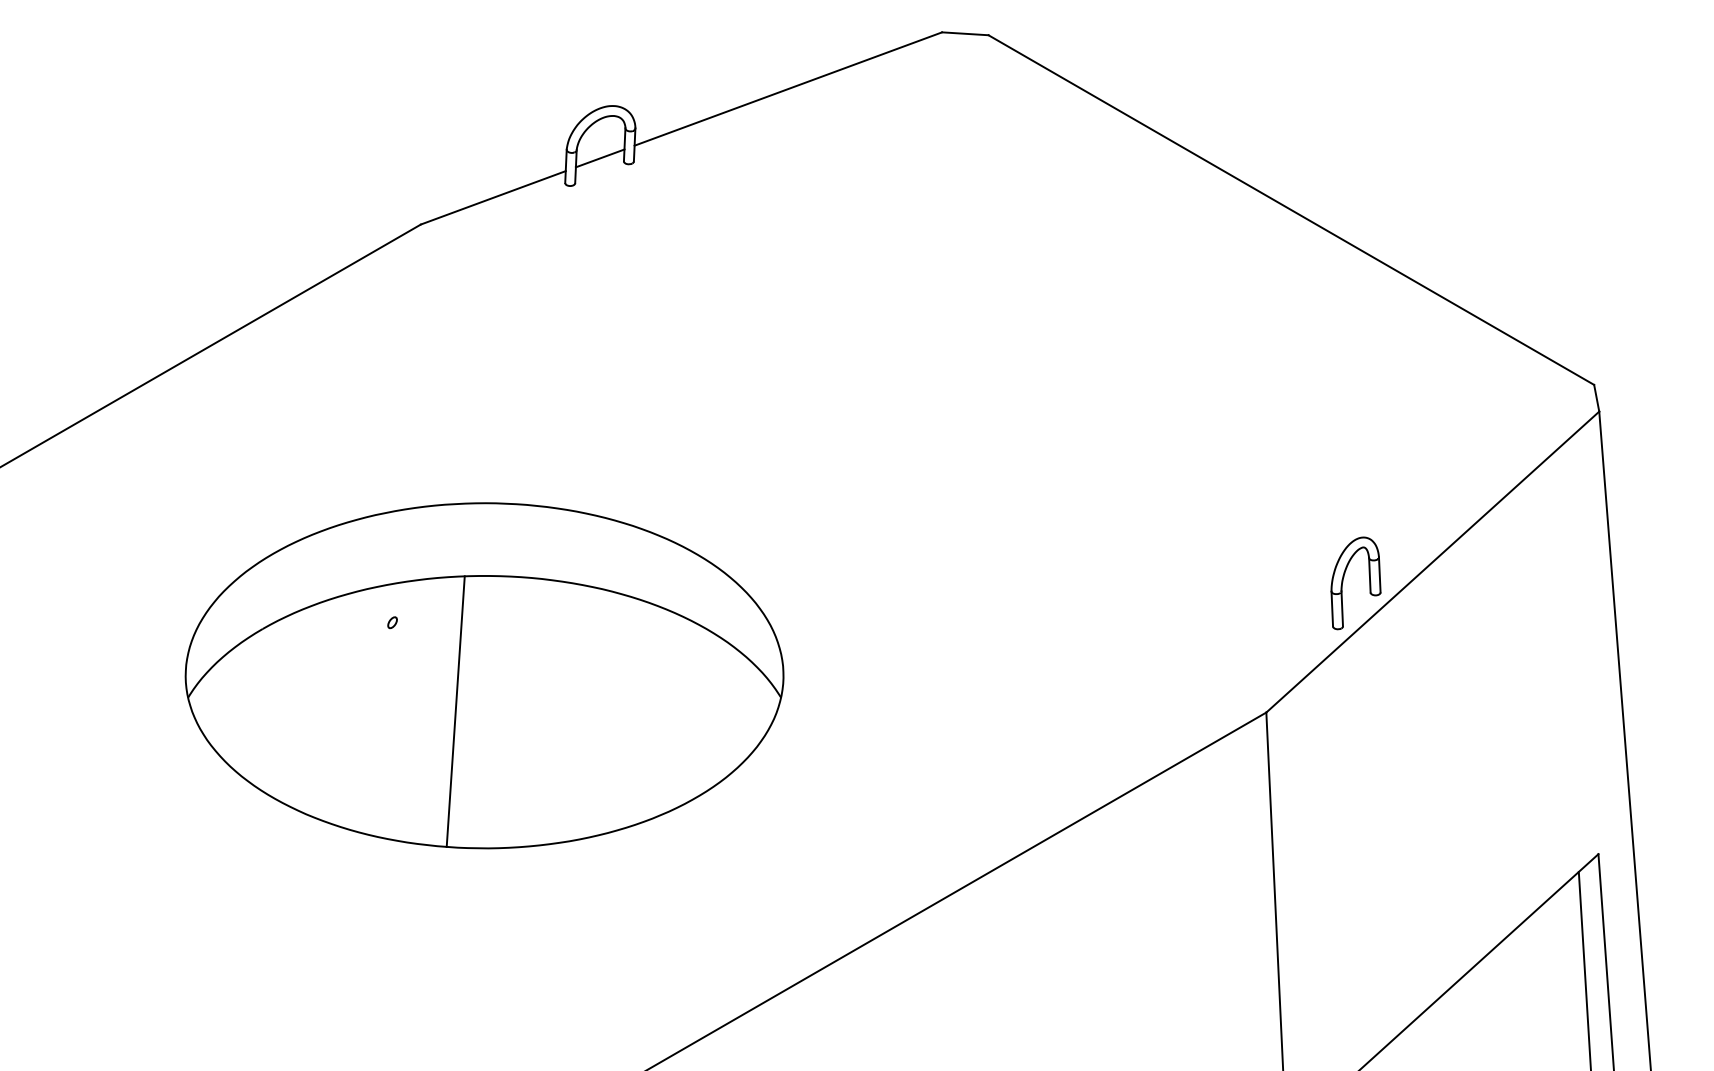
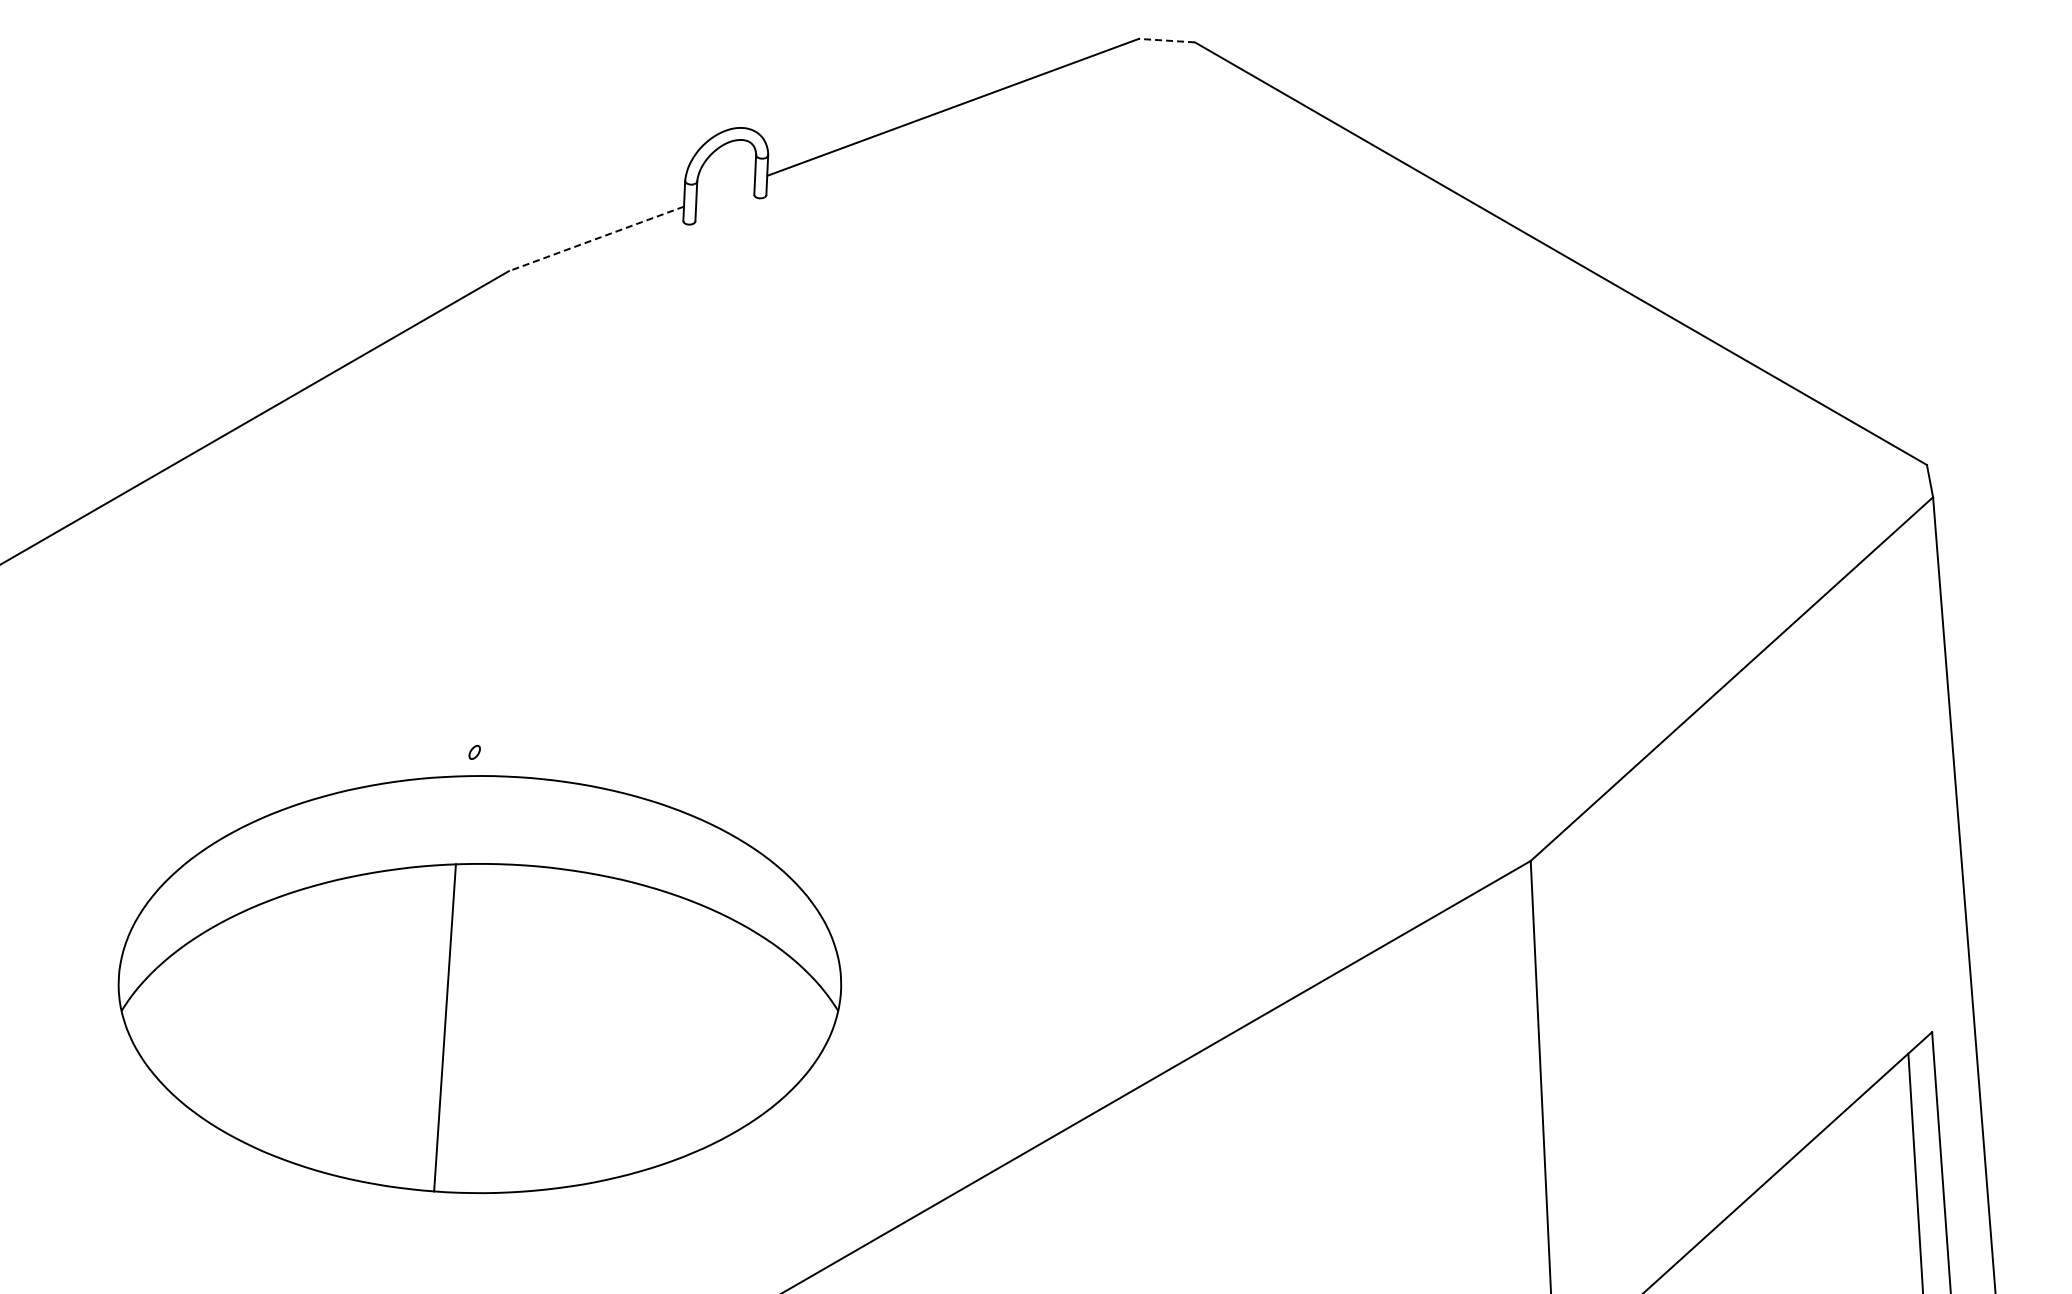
line: (964, 33) -> (1166, 40), solid -> dashed
line: (600, 158) -> (725, 191), removed
line: (493, 198) -> (596, 239), solid -> dashed
part: (1343, 578) -> (1624, 699), removed
part: (484, 675) -> (479, 984), moved

